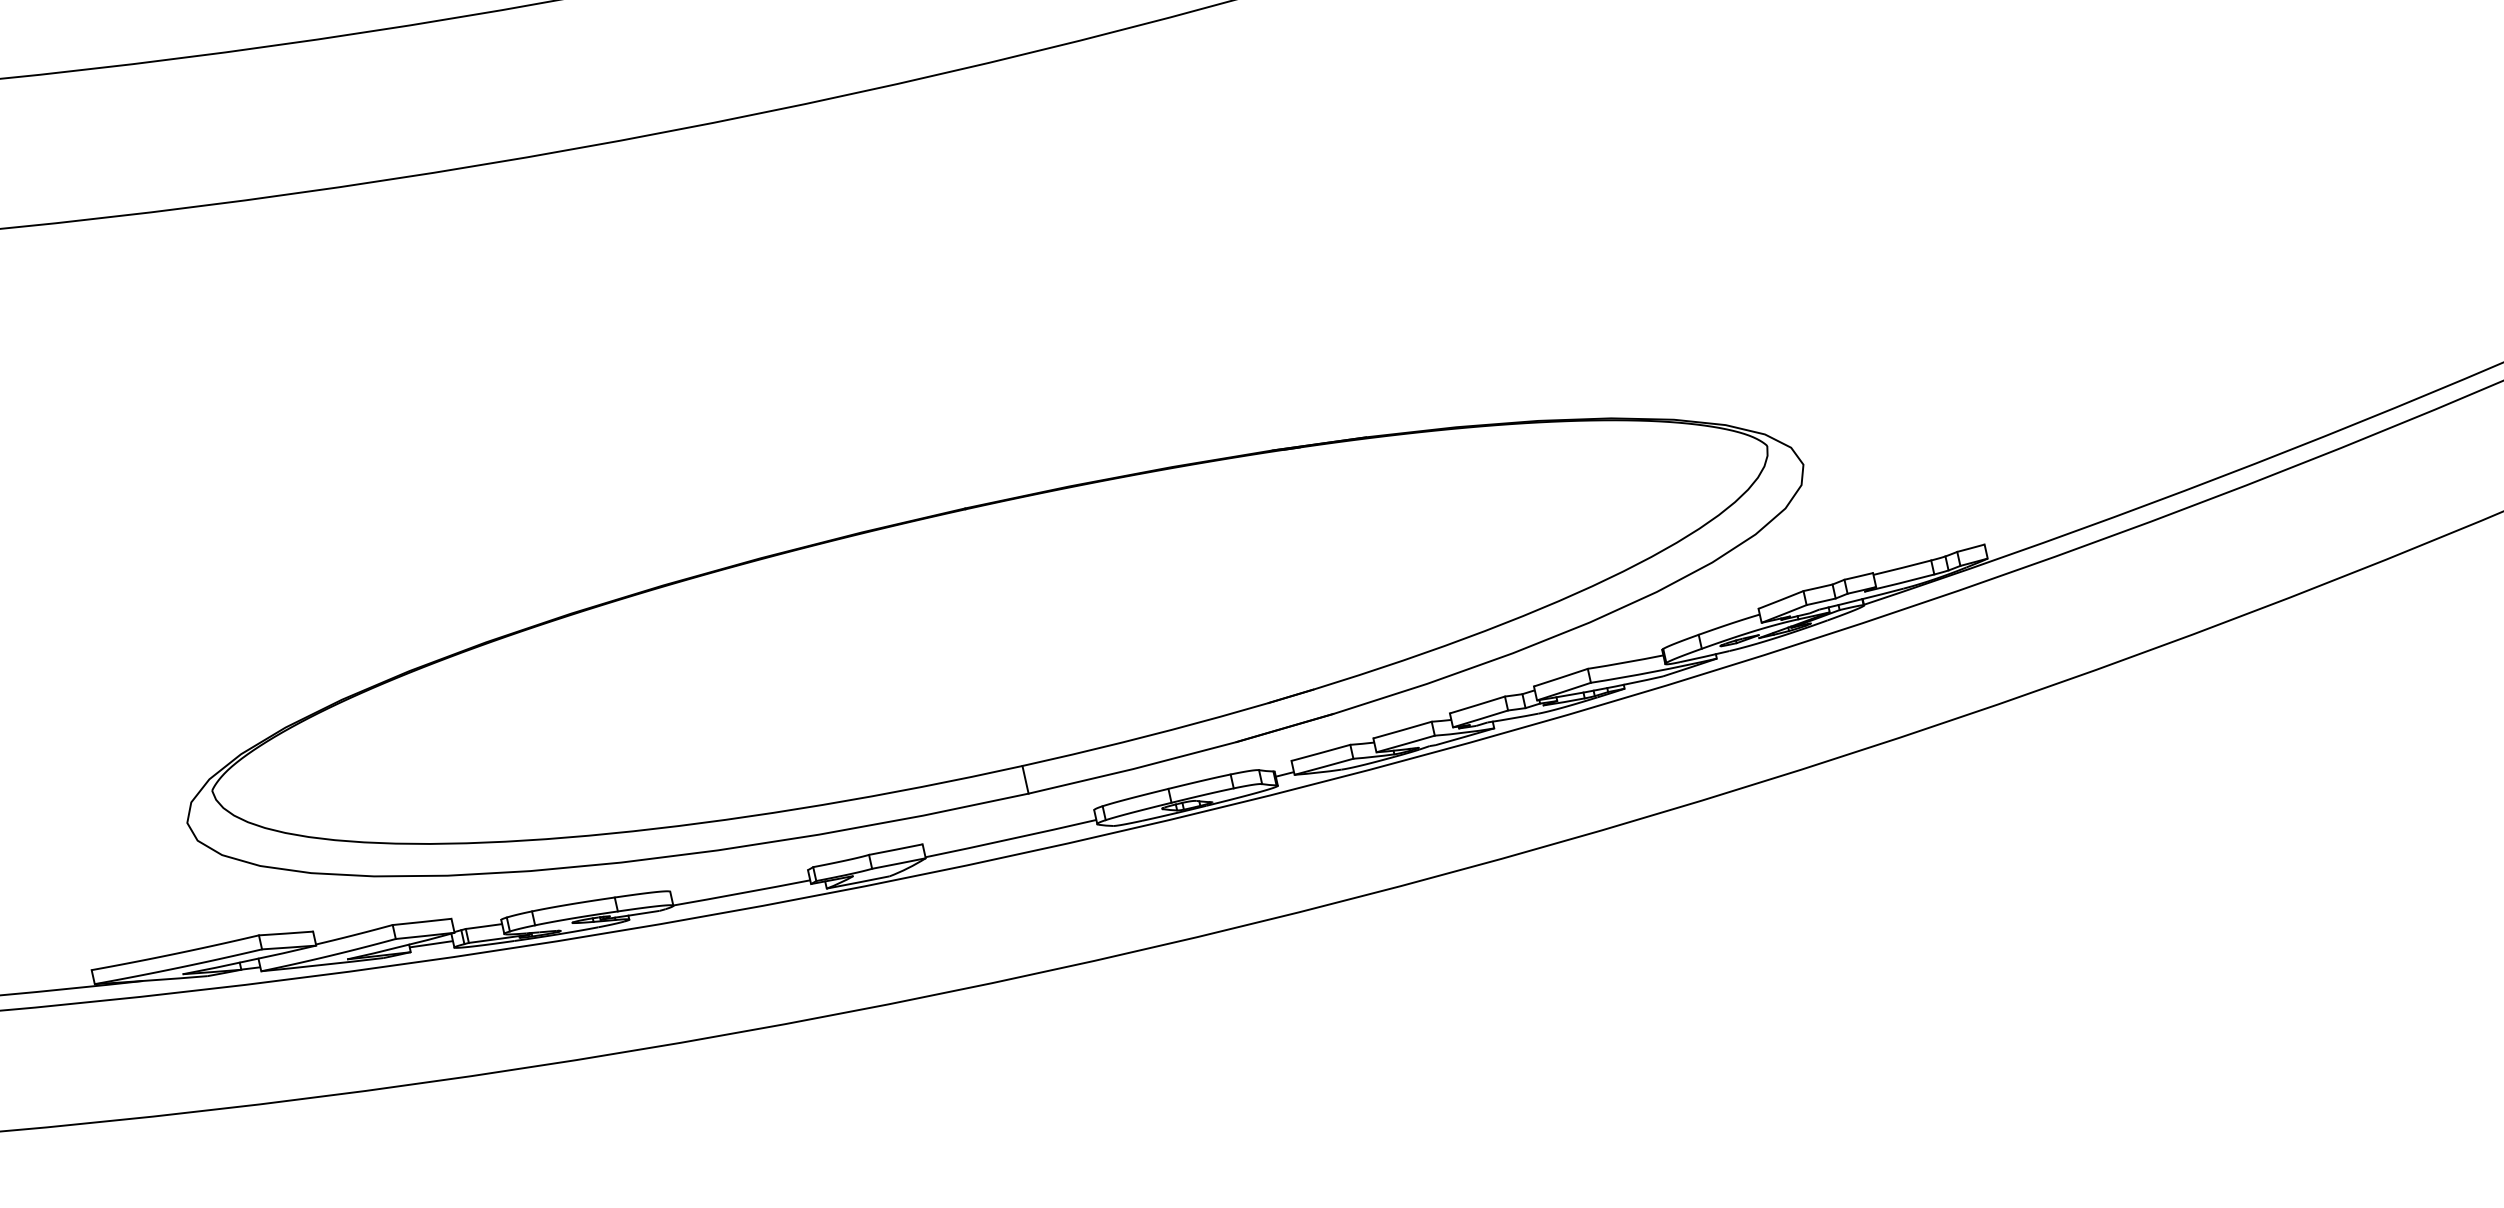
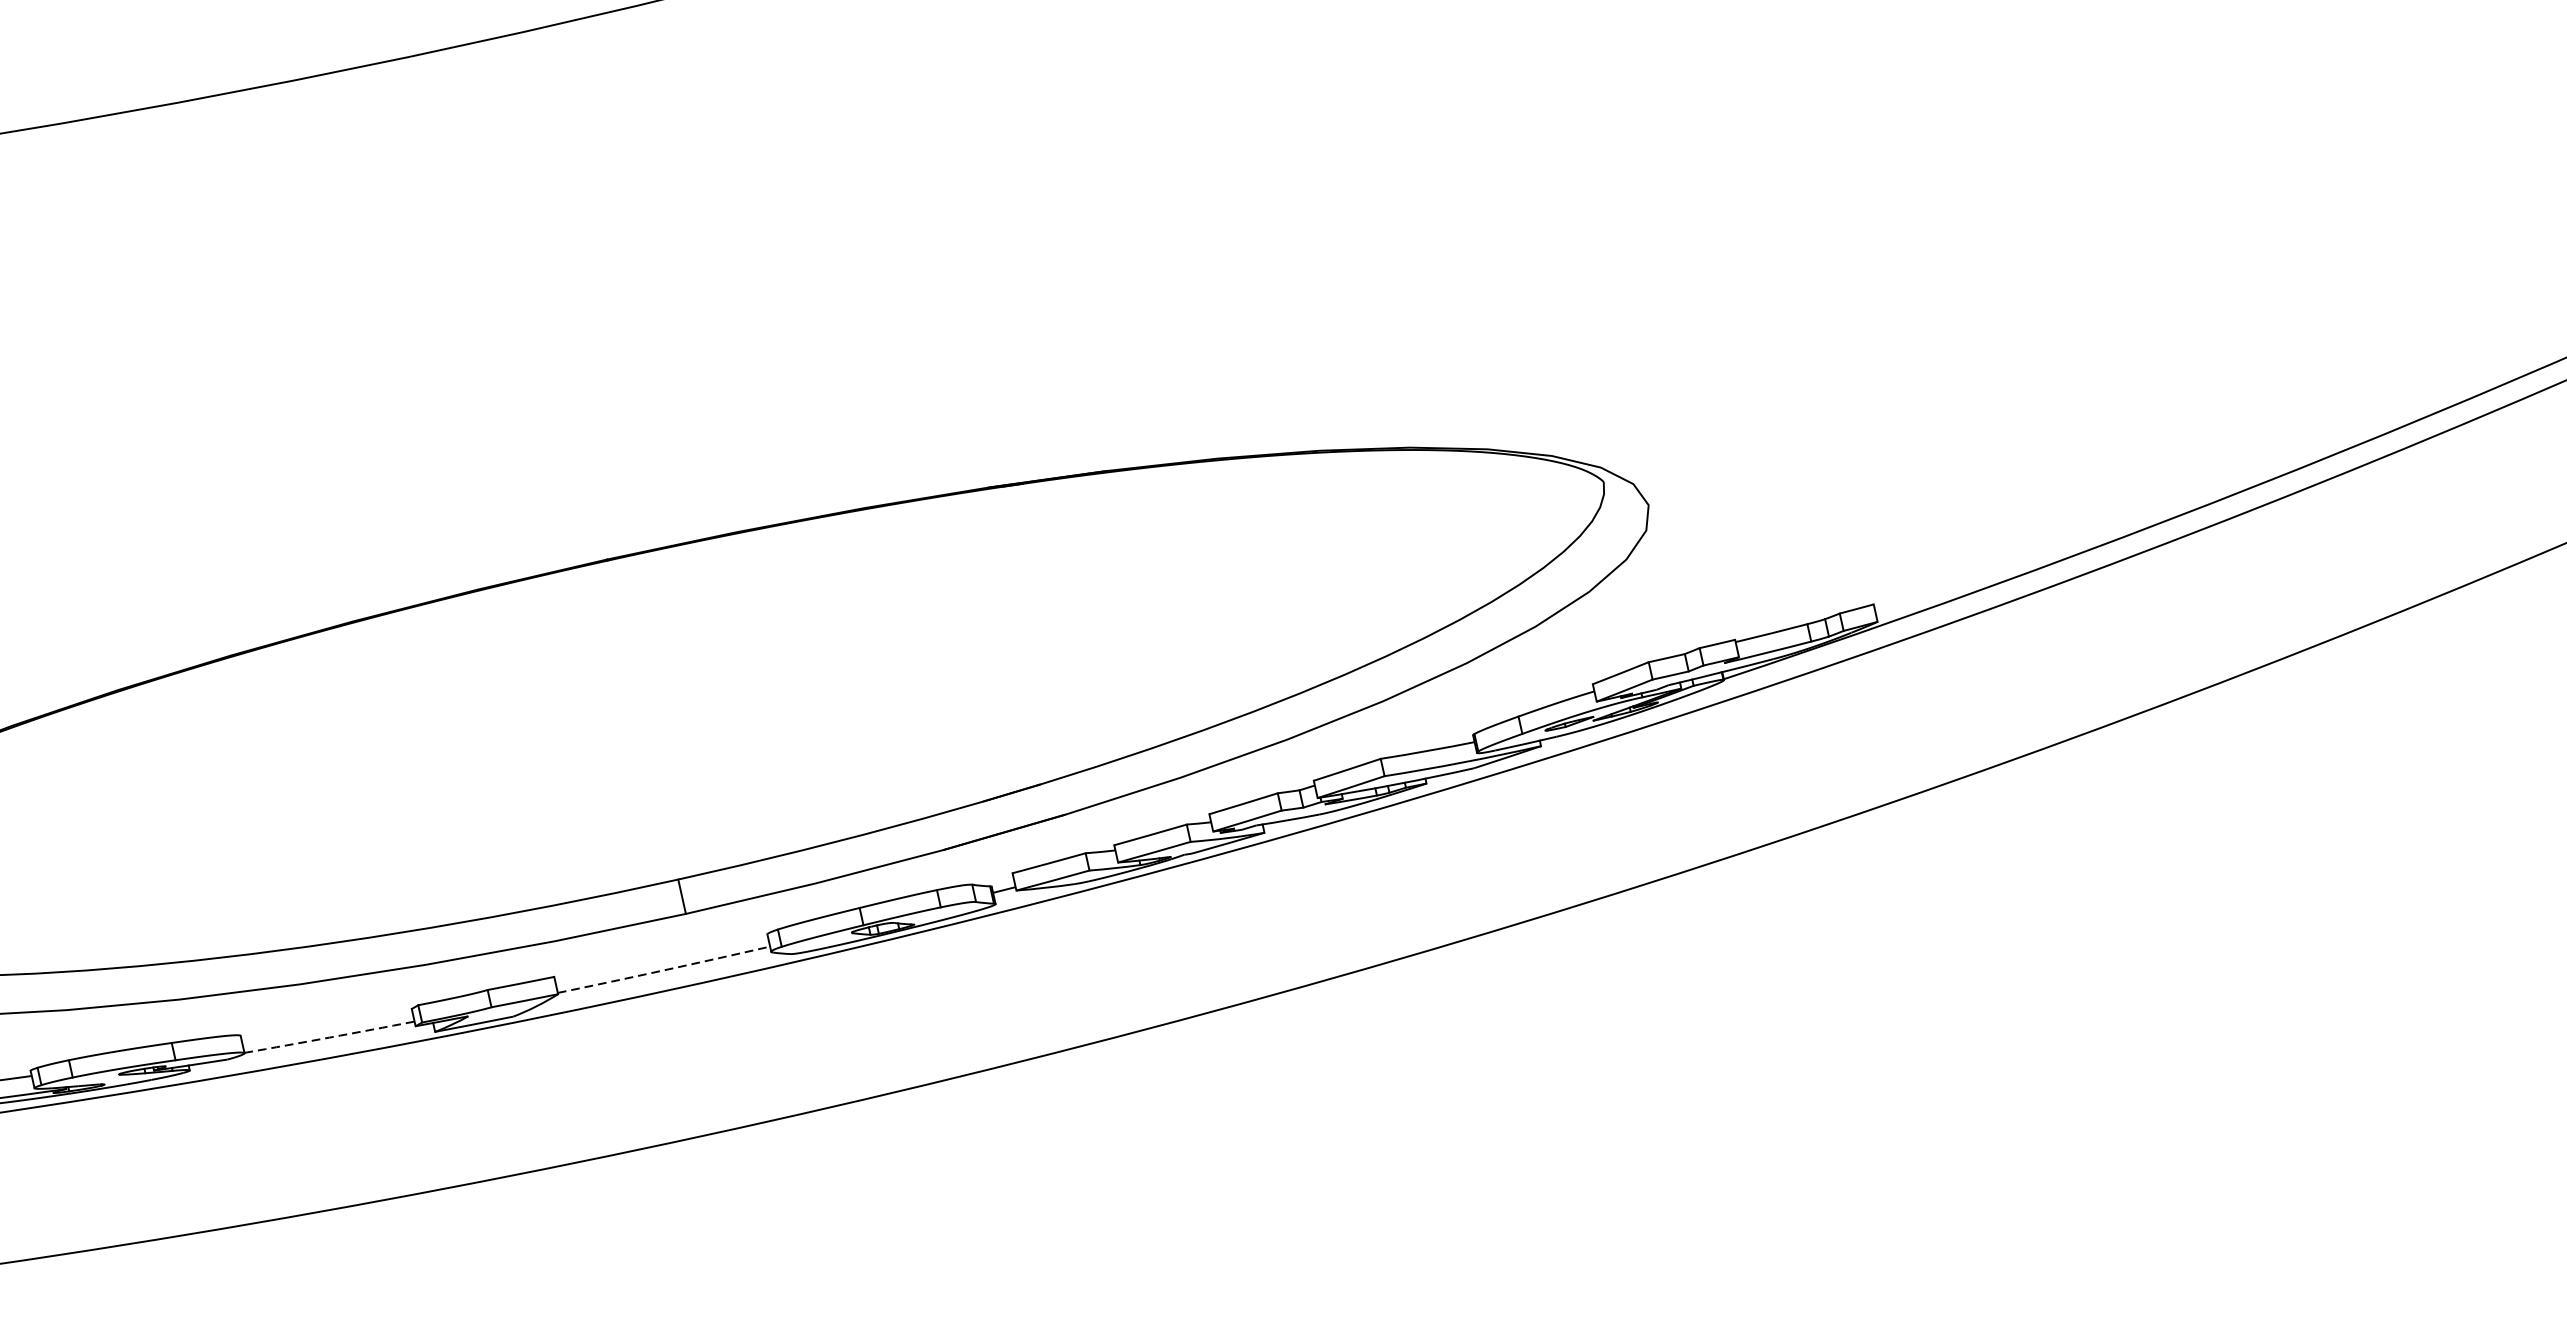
arc: (1011, 839) -> (664, 970), solid -> dashed
arc: (741, 893) -> (329, 1037), solid -> dashed

